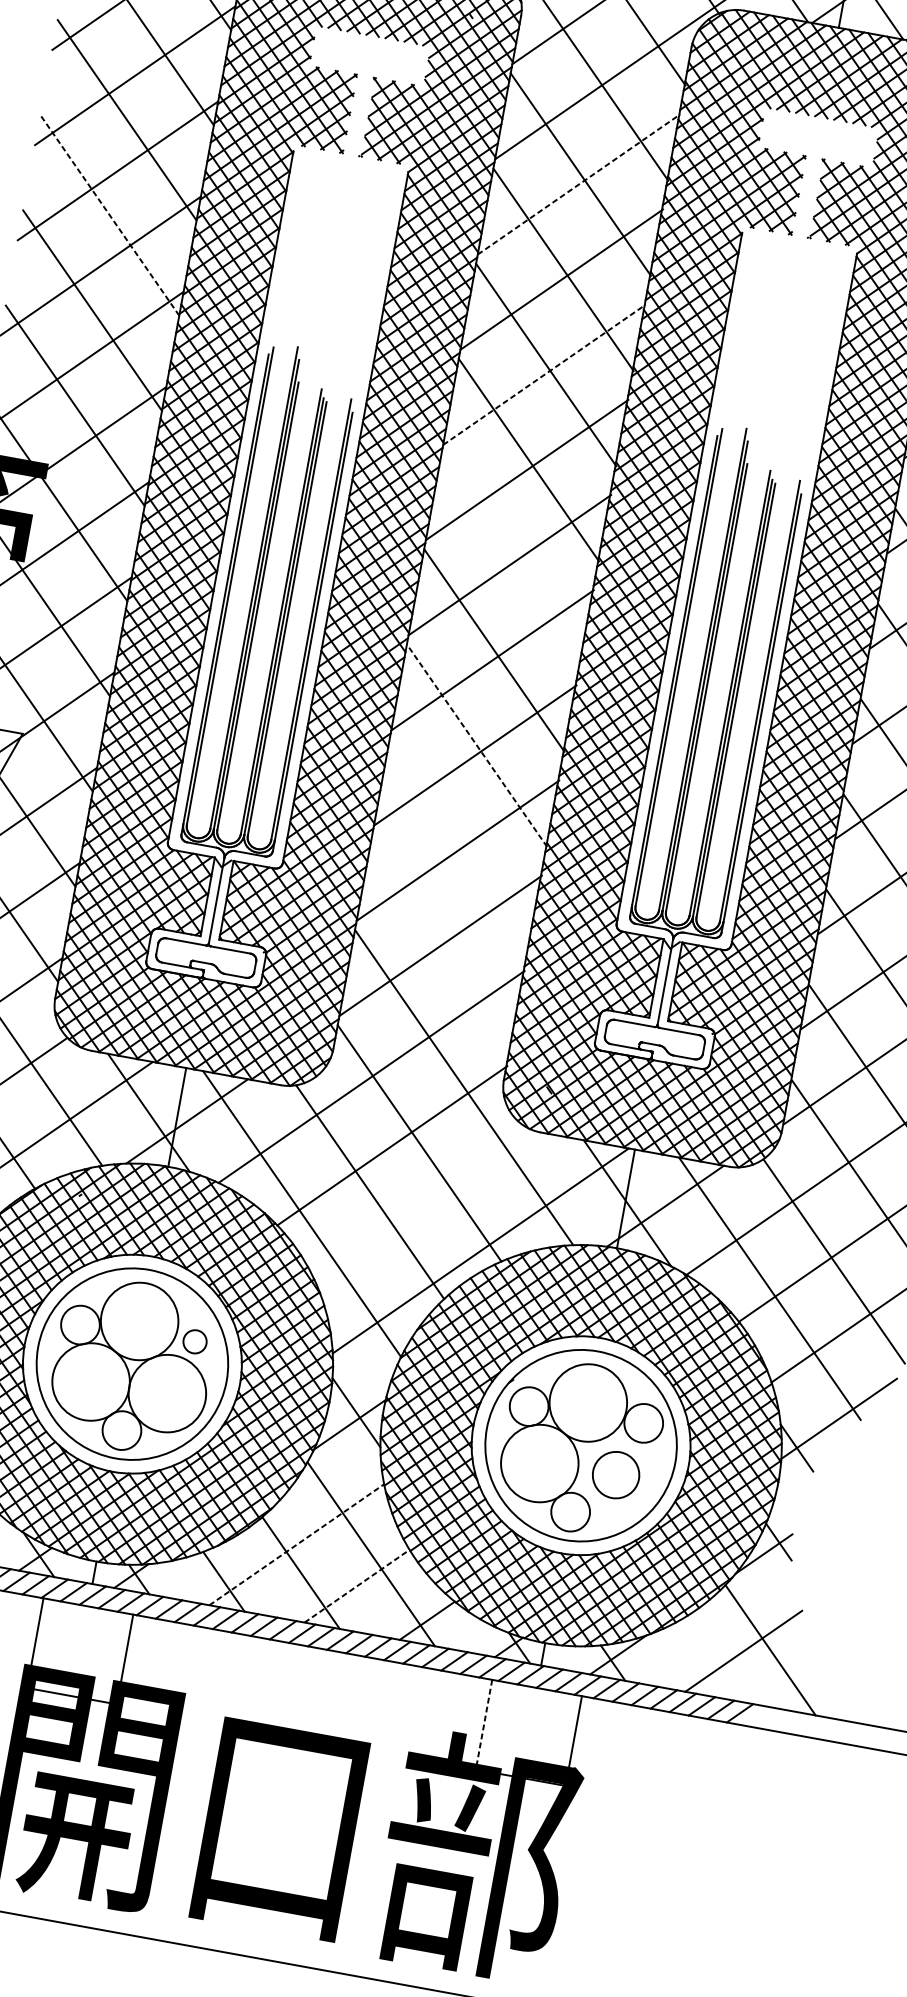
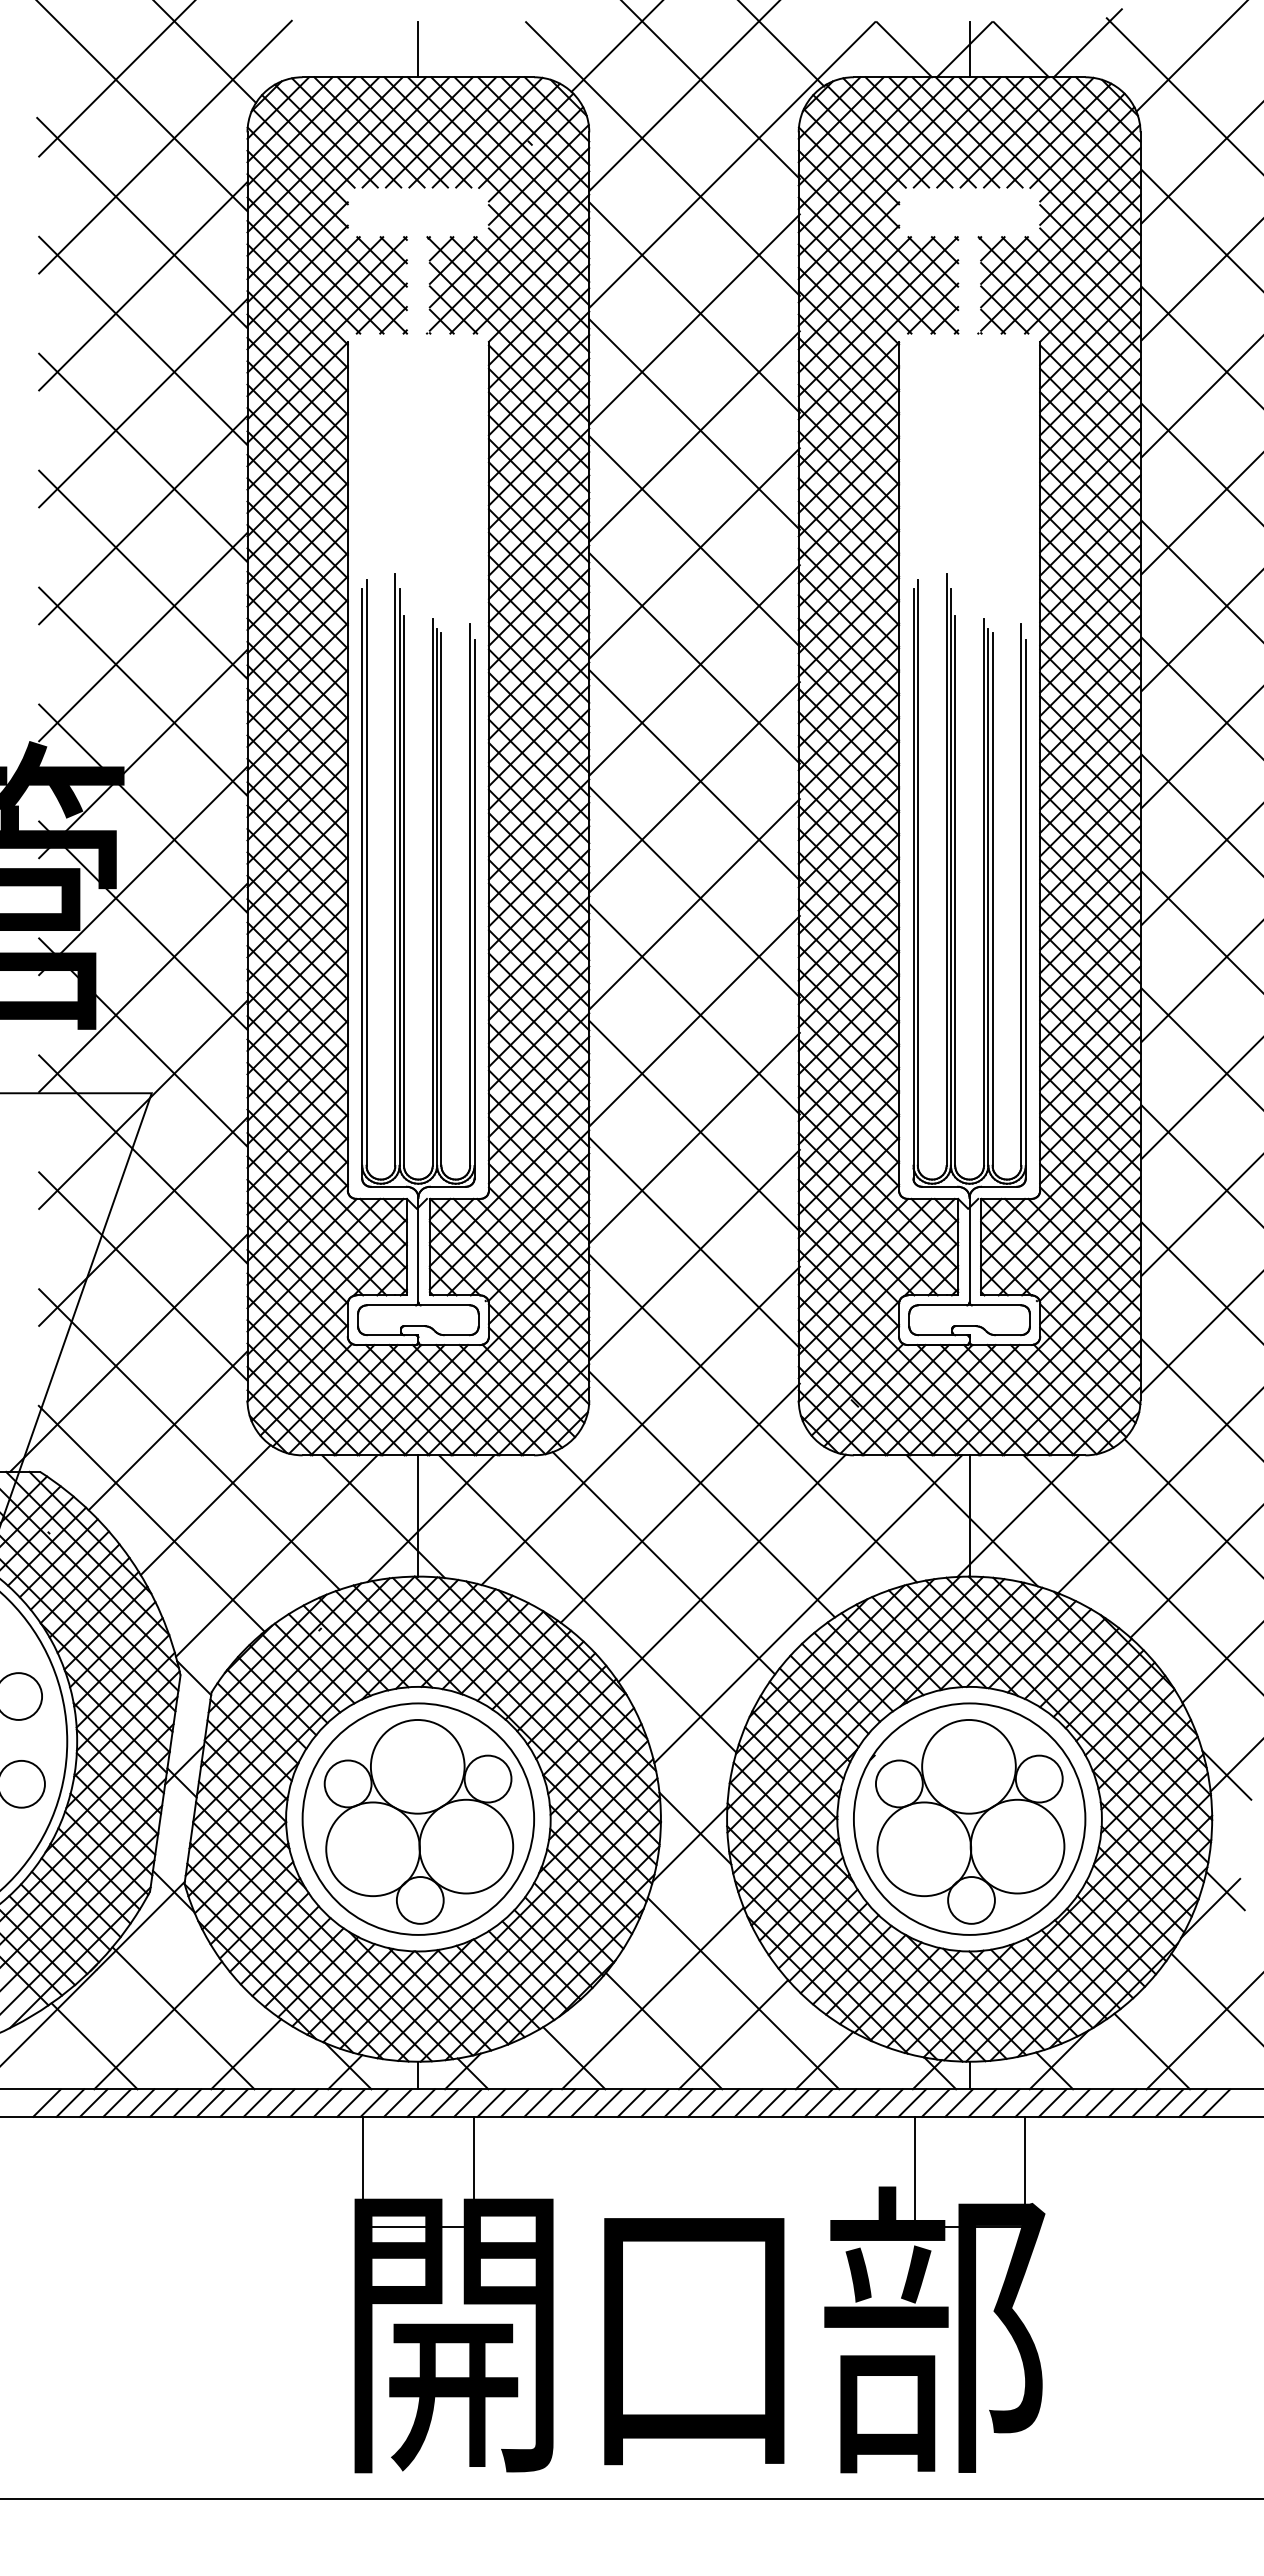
line: (579, 184) -> (694, 319), dashed -> solid
line: (109, 215) -> (142, 457), dashed -> solid
line: (544, 374) -> (694, 553), dashed -> solid
line: (511, 555) -> (694, 775), added
line: (476, 745) -> (694, 1009), dashed -> solid
line: (459, 840) -> (694, 1125), added
line: (442, 935) -> (694, 1242), added
line: (424, 1206) -> (731, 1568), added
circle: (194, 1341) -> (487, 1778), size x1.67
circle: (616, 1475) -> (1017, 1846), size x1.67
line: (297, 1544) -> (653, 1998), dashed -> solid
line: (357, 1586) -> (733, 2034), dashed -> solid
line: (695, 1661) -> (1152, 2051), added
line: (483, 1725) -> (914, 2172), dashed -> solid

